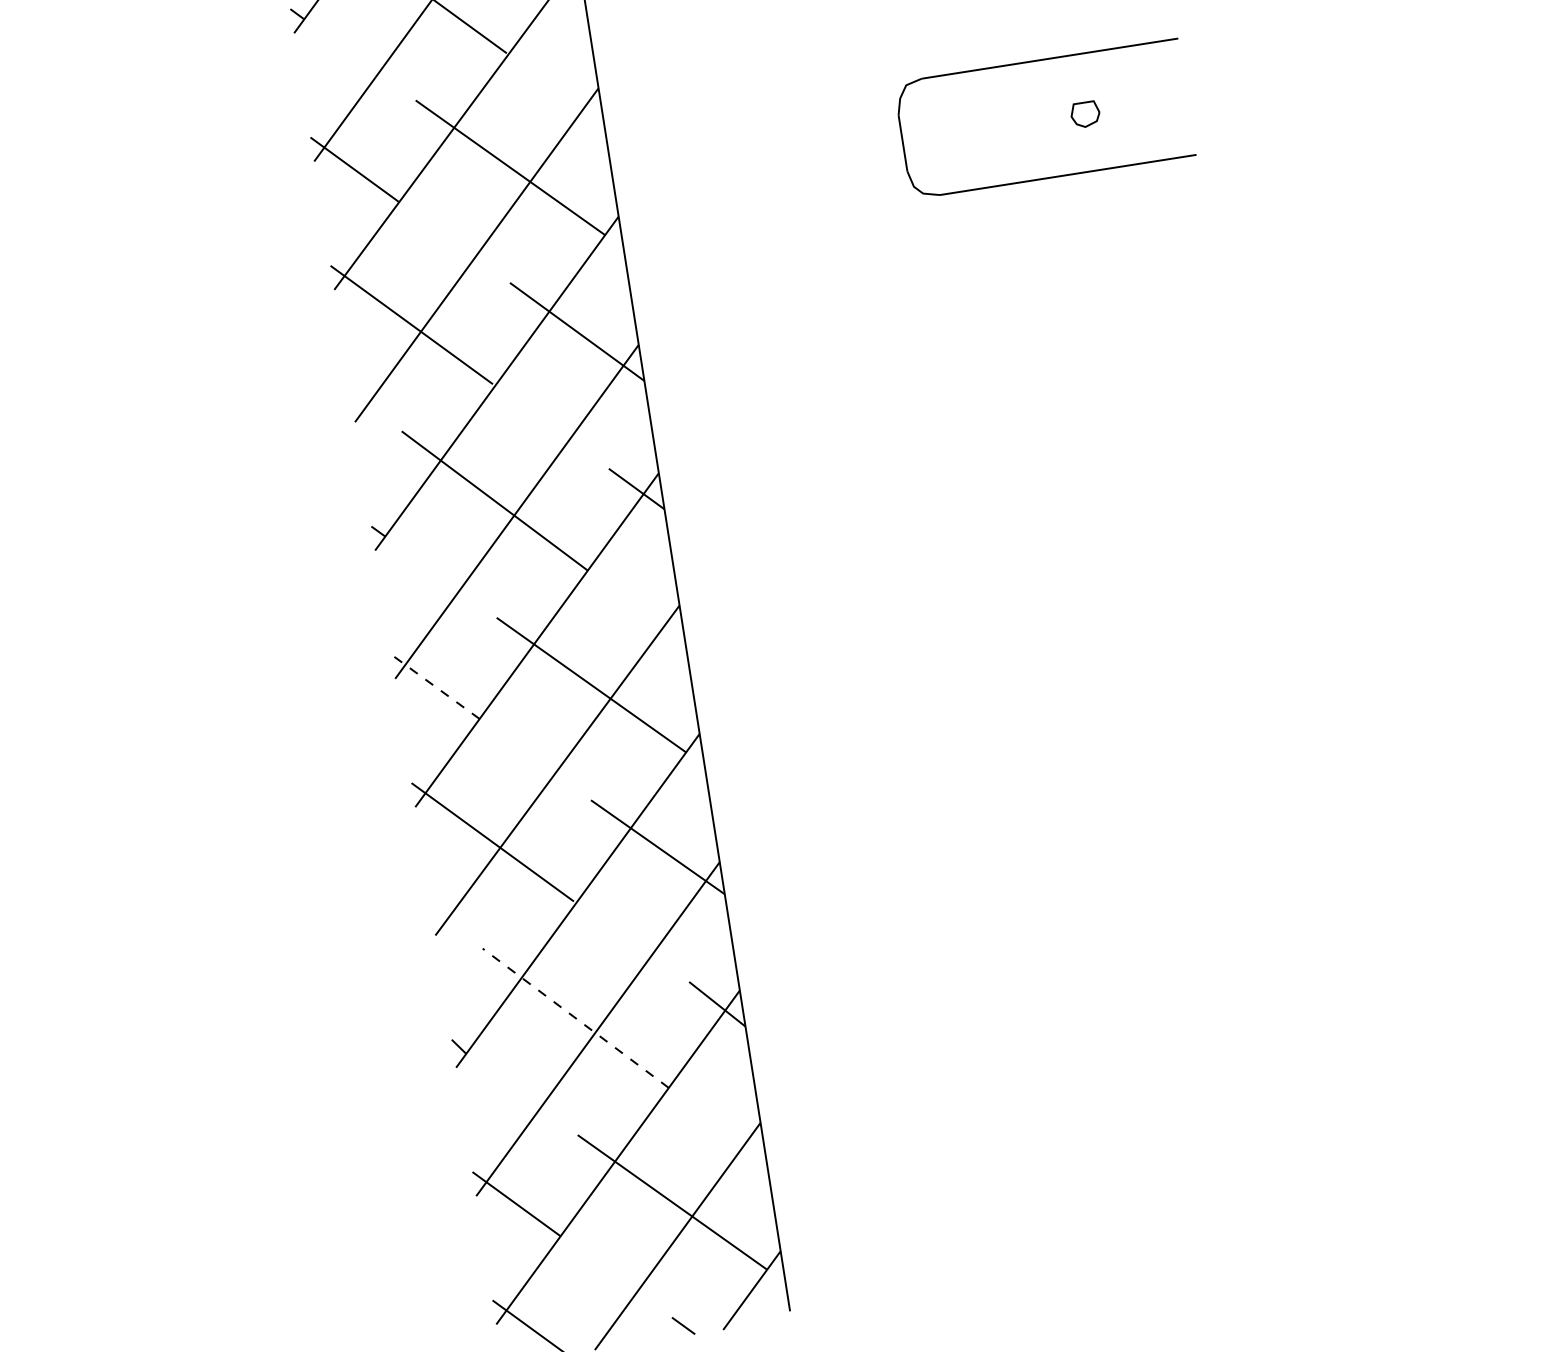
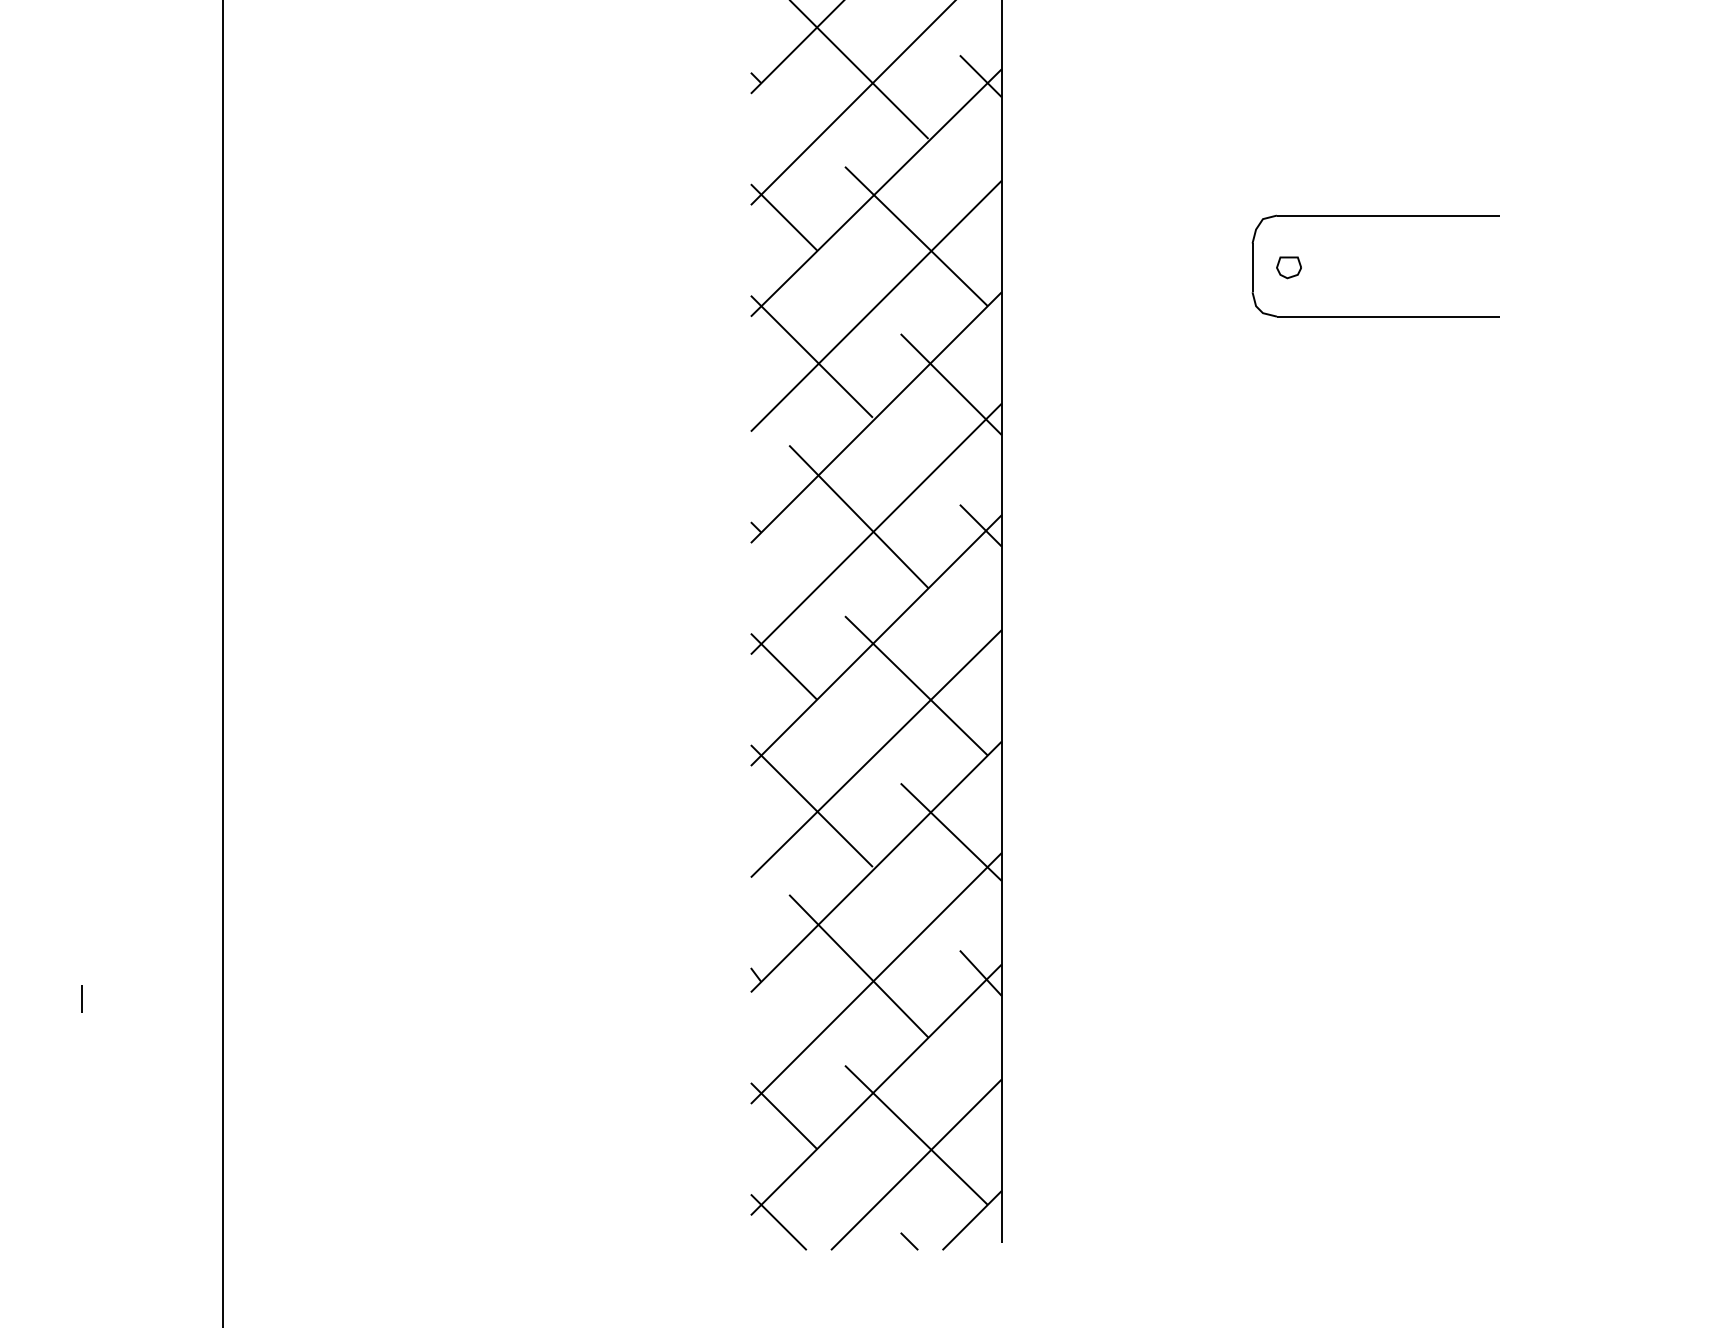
part: (1084, 114) -> (1288, 267), moved
line: (436, 686) -> (784, 666), dashed -> solid
line: (575, 1018) -> (858, 966), dashed -> solid

